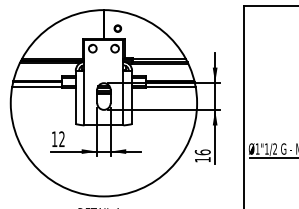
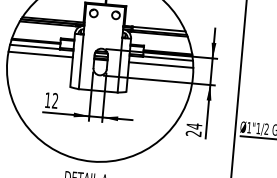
line: (43, 94) -> (40, 54), added
line: (164, 94) -> (161, 65), added
text: (202, 155) -> (193, 129), 16 -> 24

